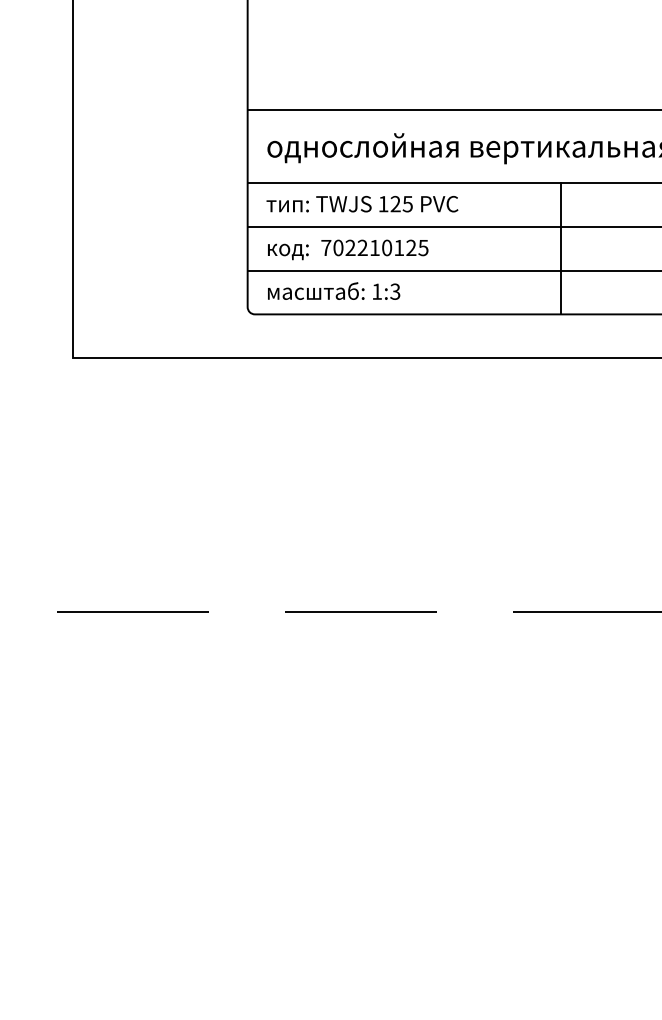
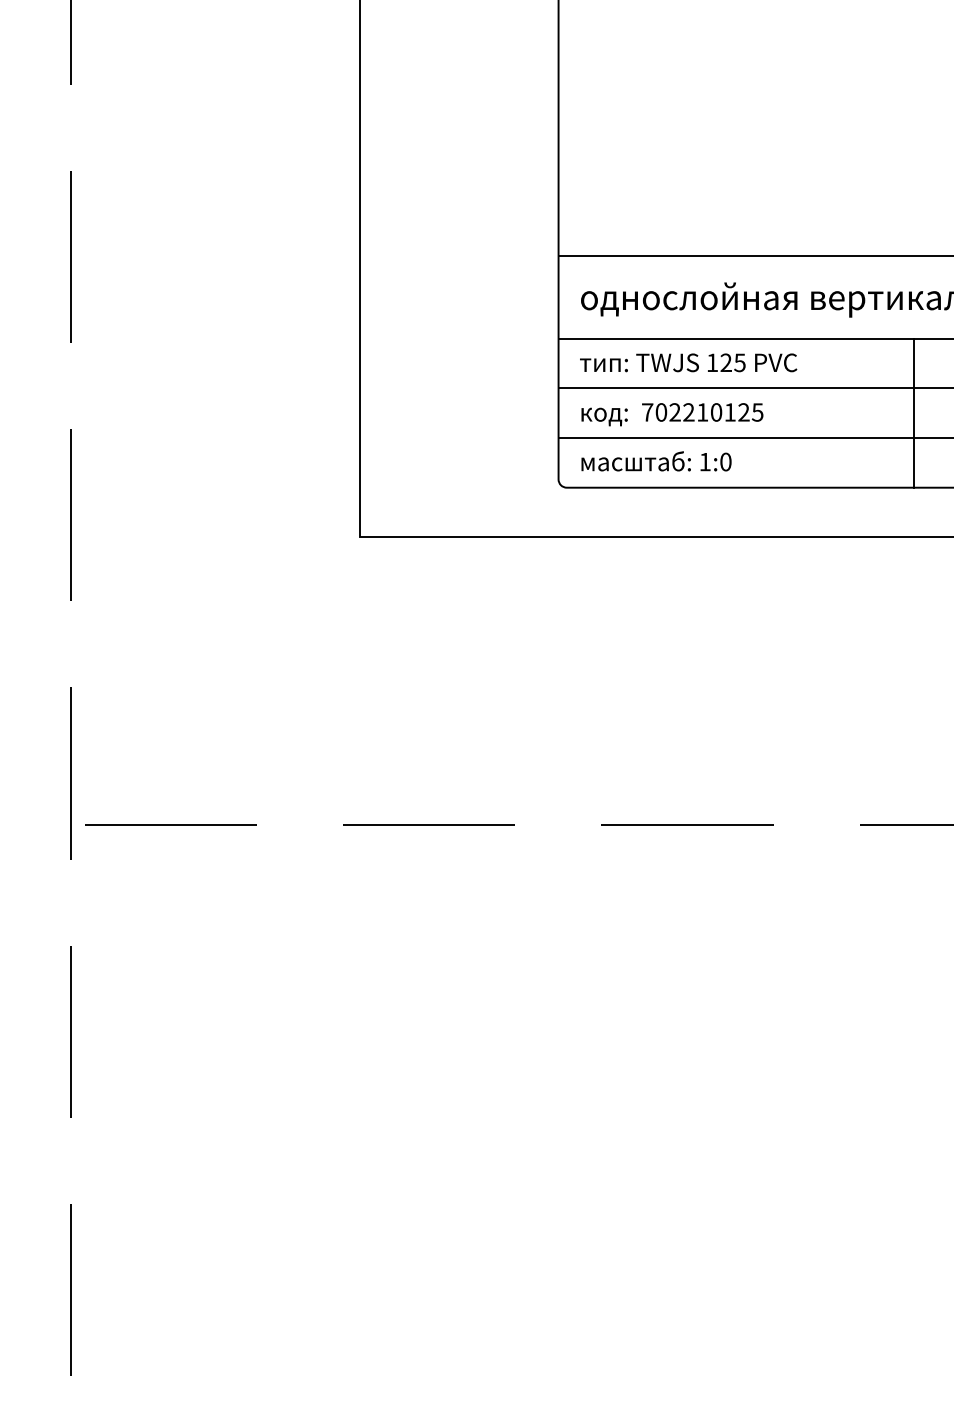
text: (395, 291) -> (725, 461), 1:3 -> 1:0

